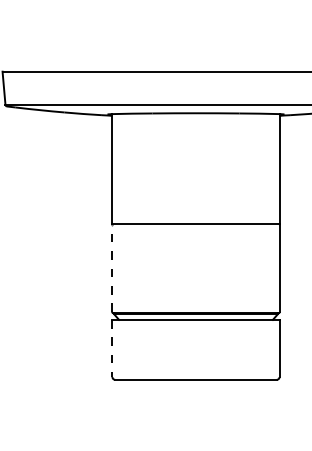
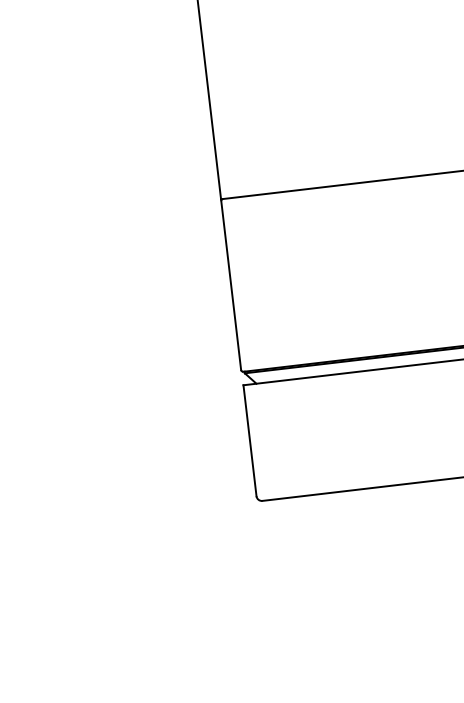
line: (112, 268) -> (231, 285), dashed -> solid
line: (112, 348) -> (250, 440), dashed -> solid

